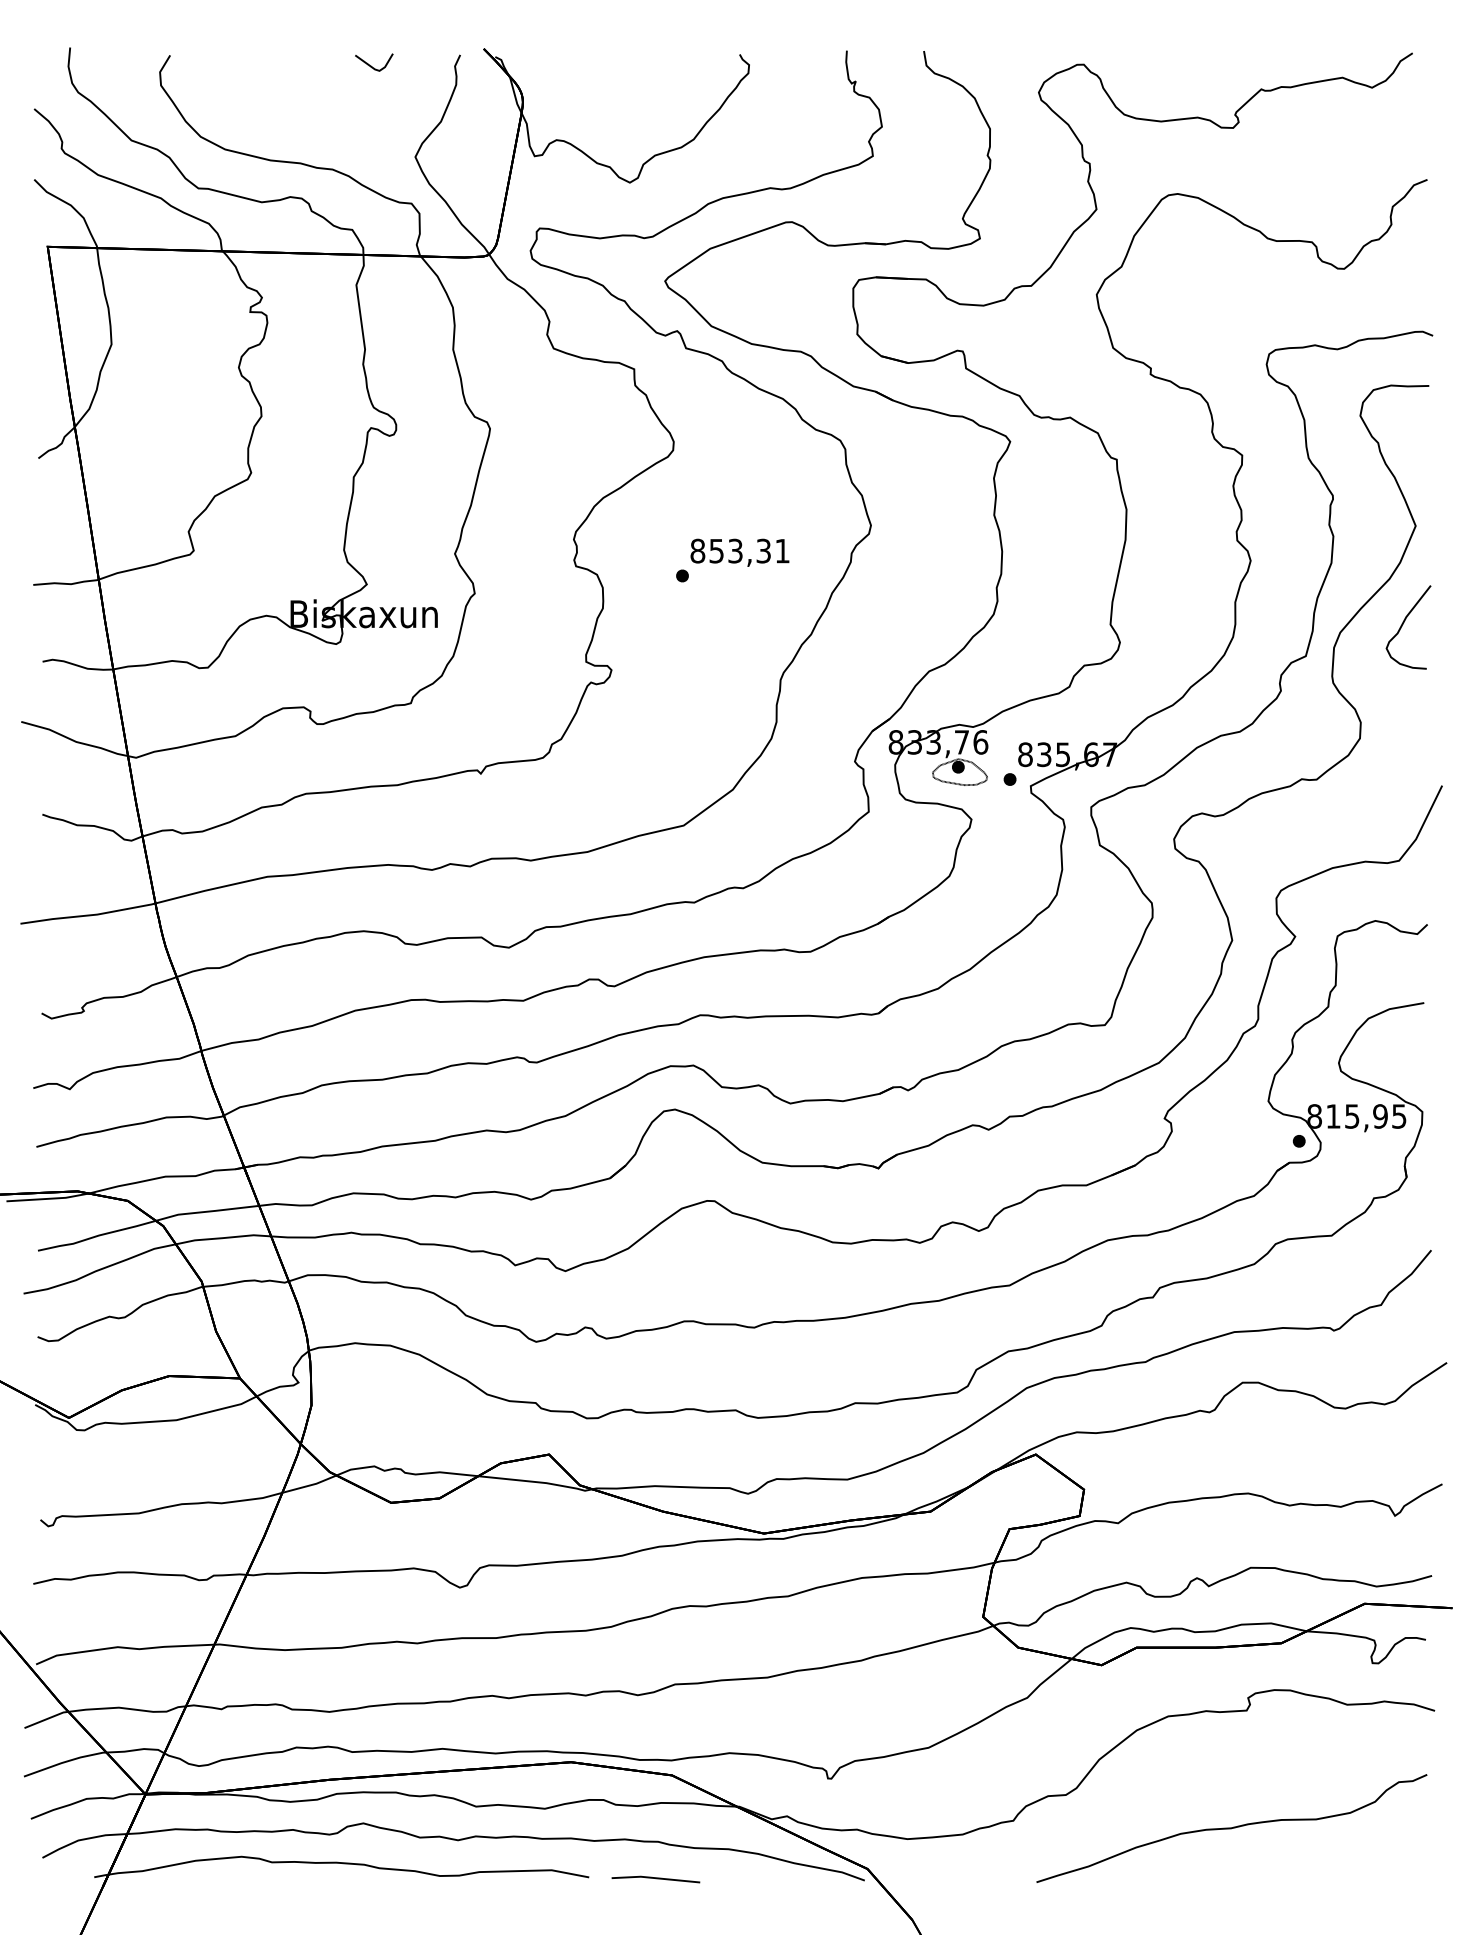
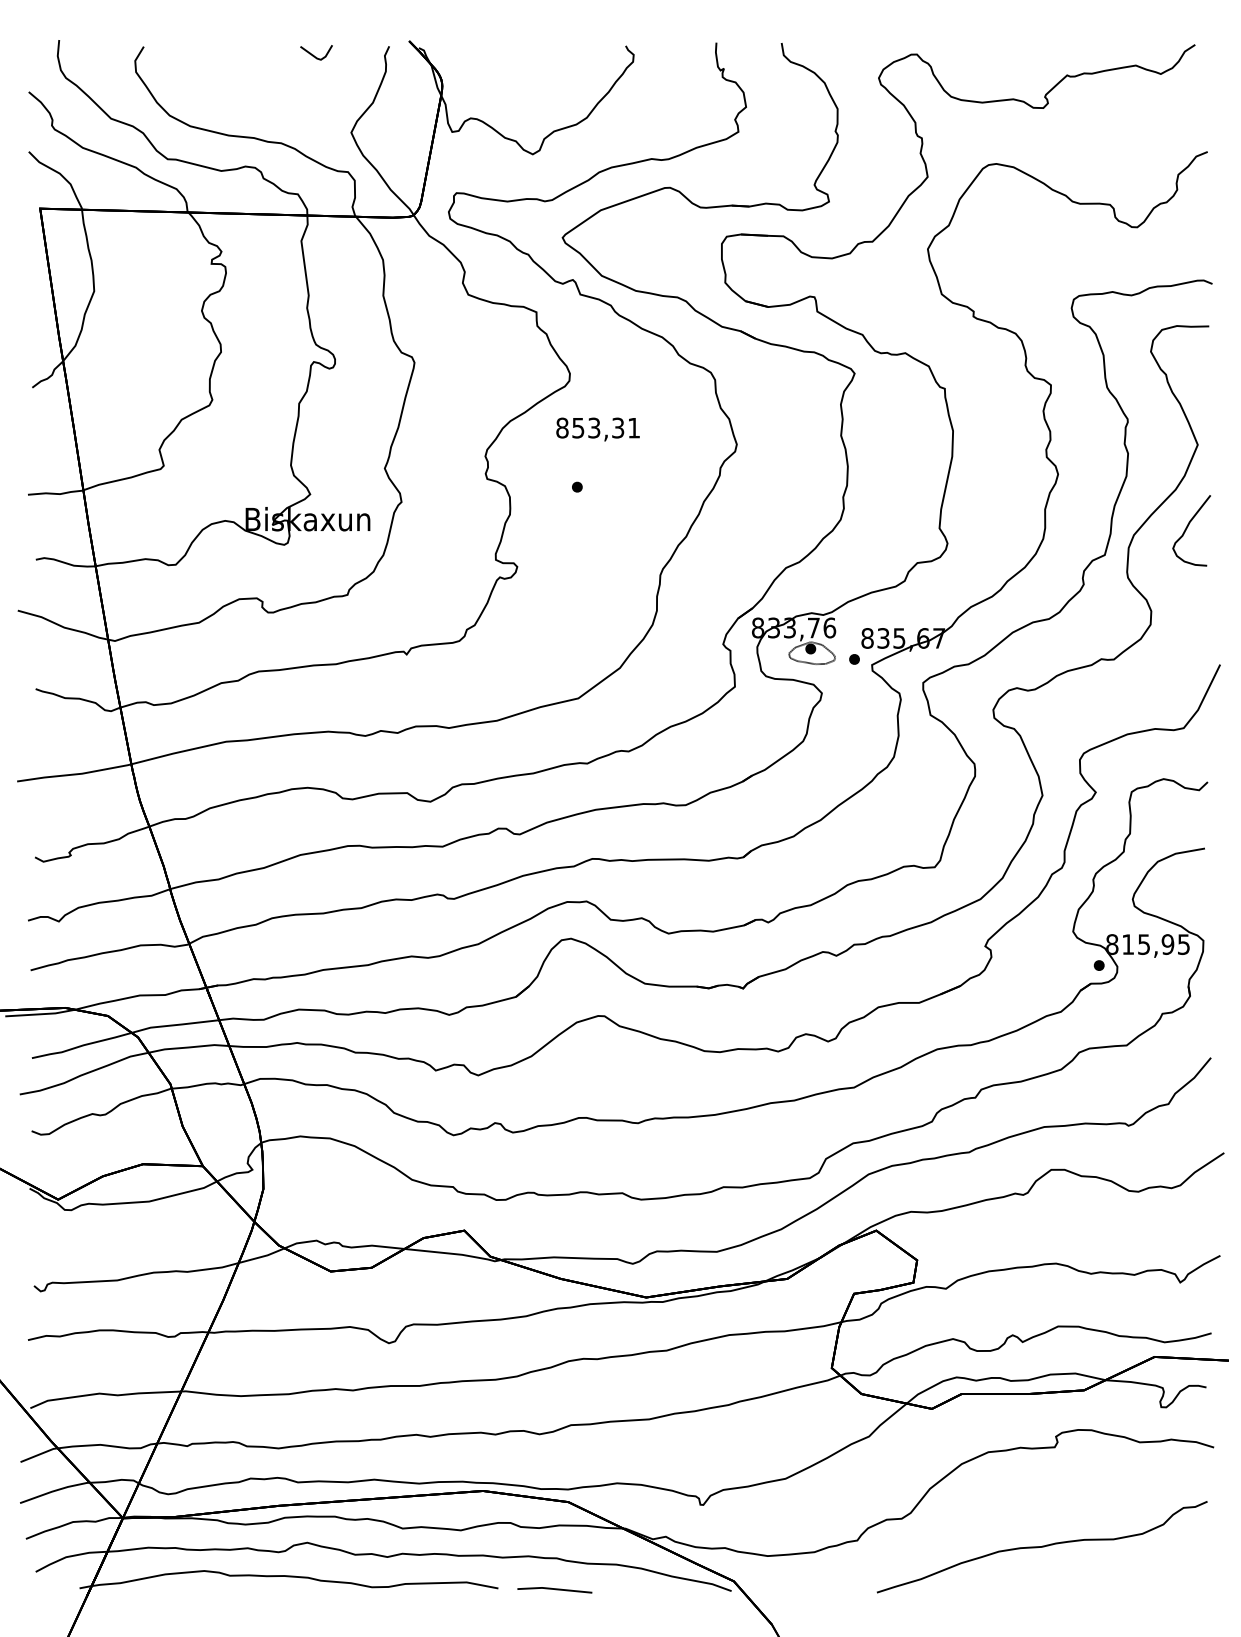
text: (739, 552) -> (597, 429), moved

